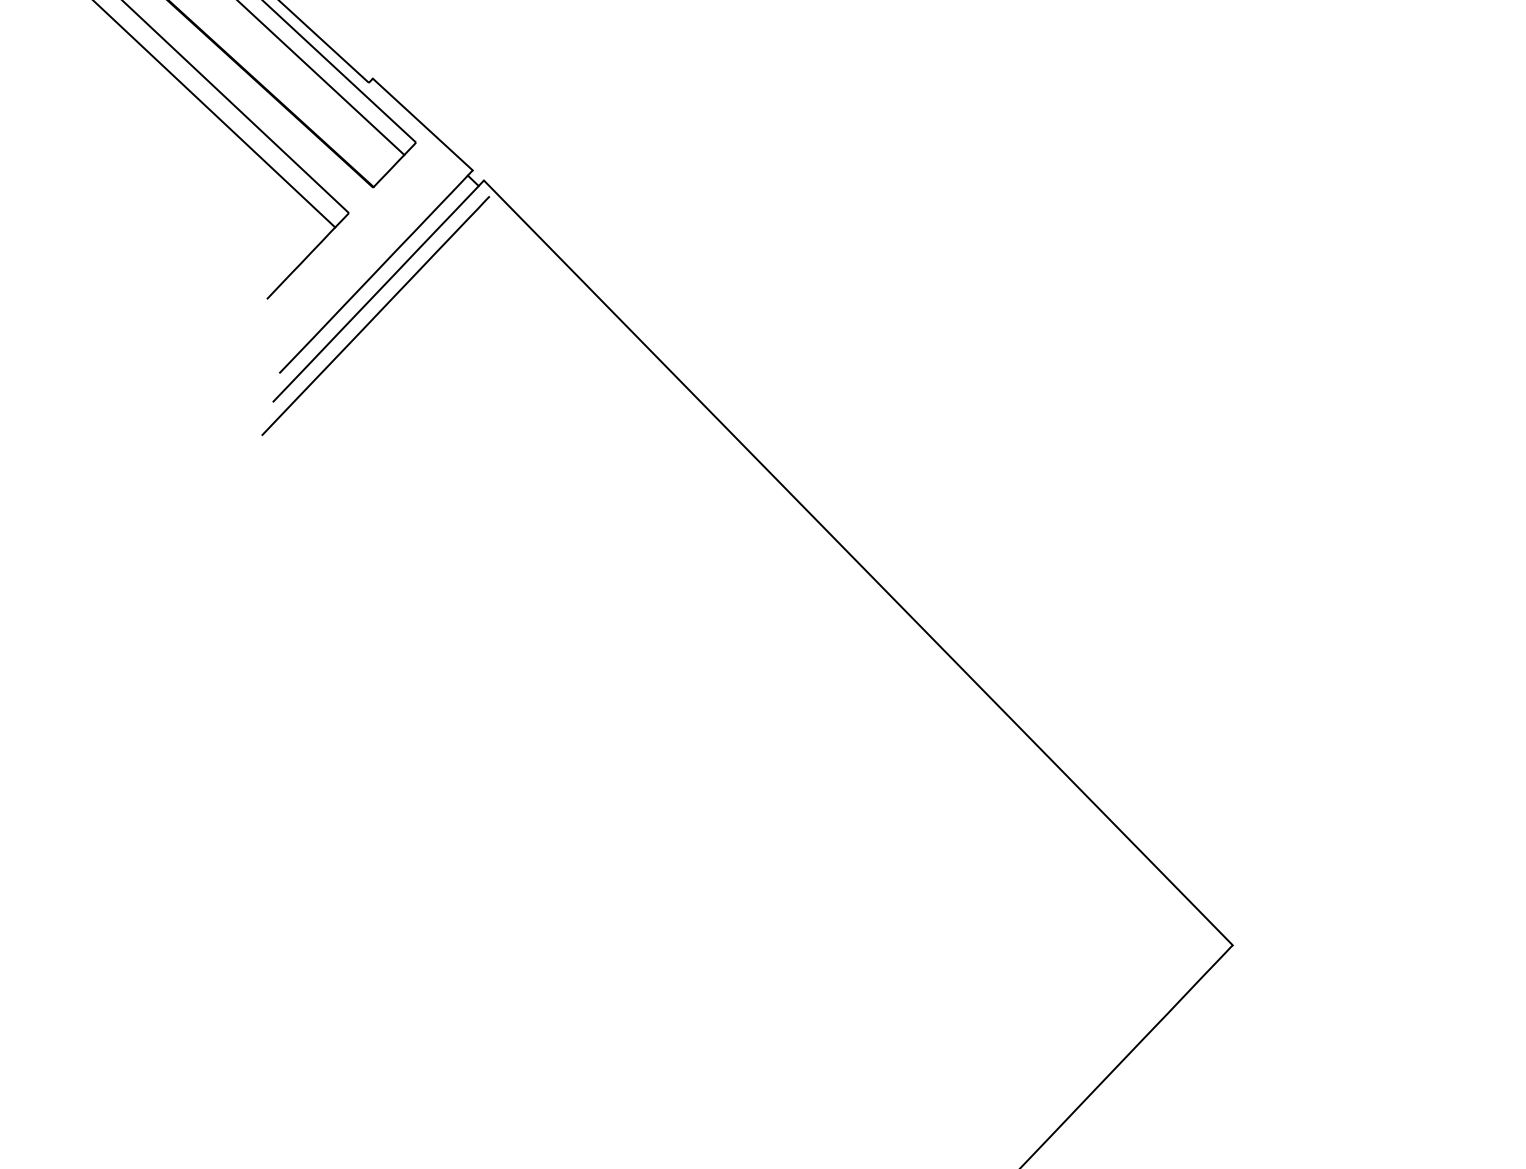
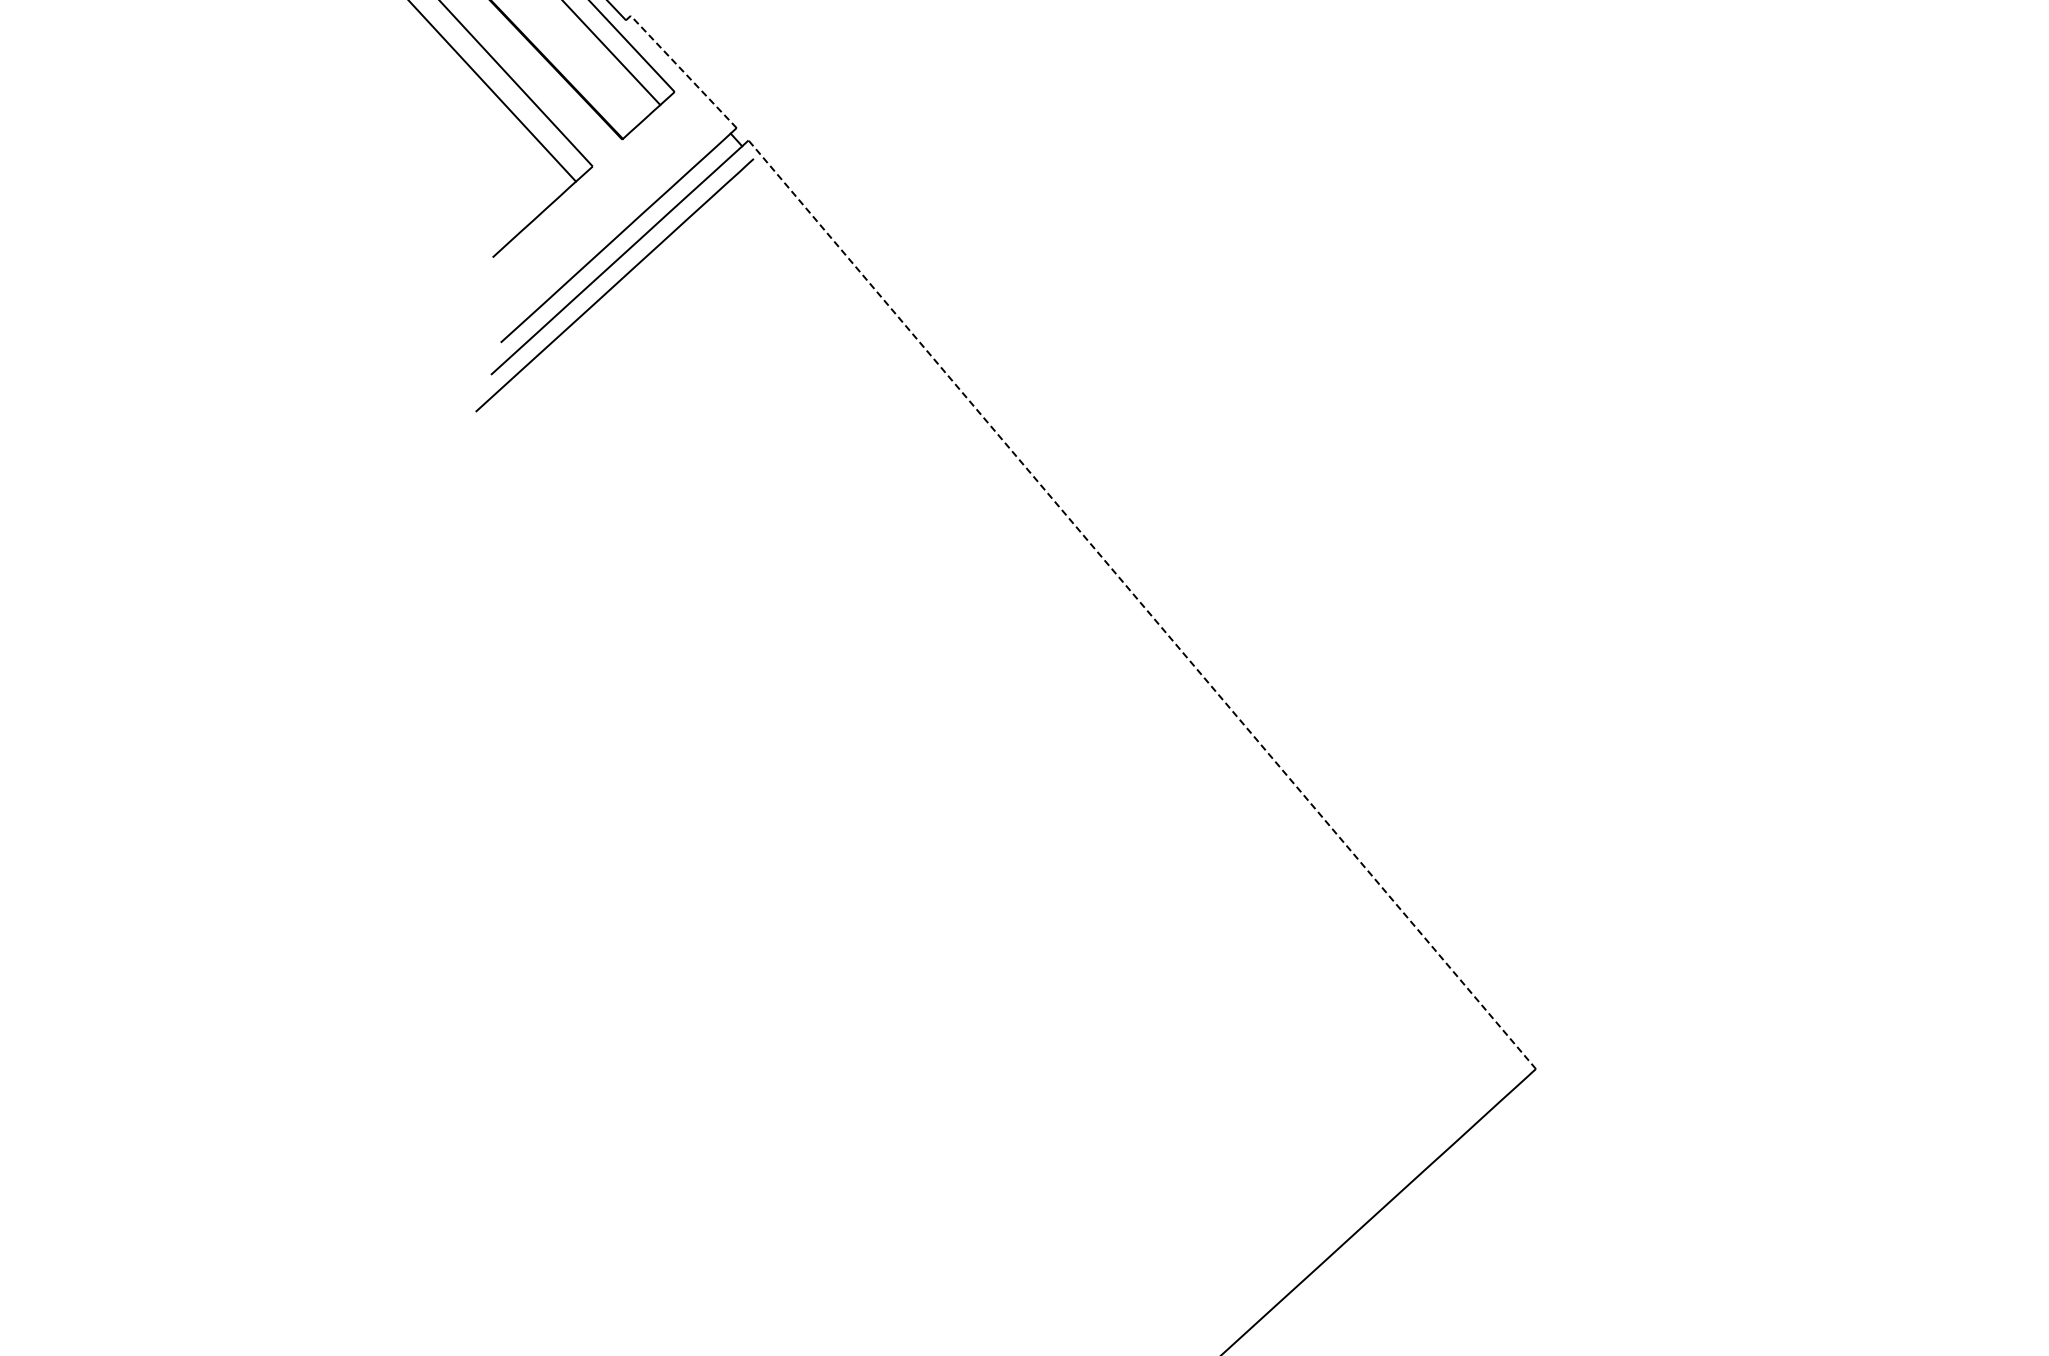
line: (422, 124) -> (683, 71), solid -> dashed
line: (858, 562) -> (1142, 604), solid -> dashed

